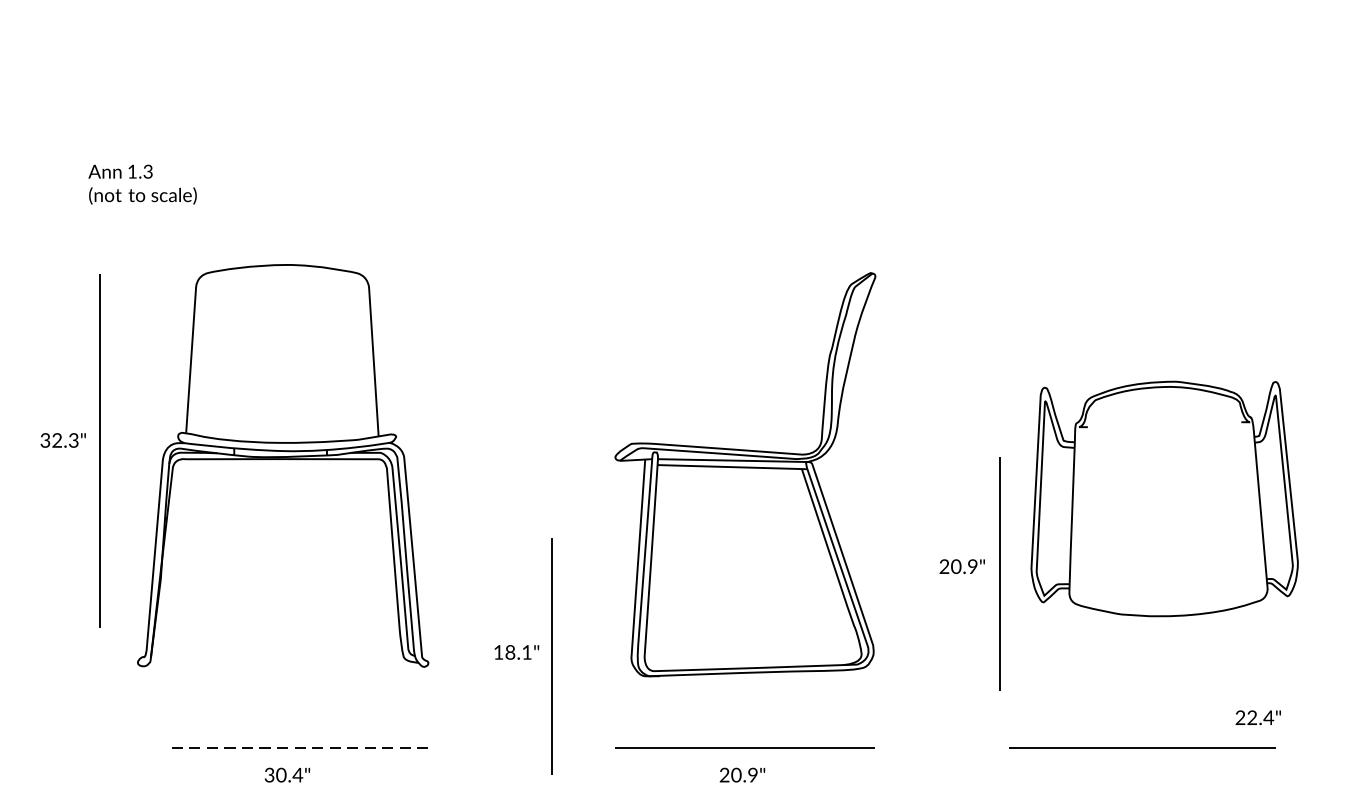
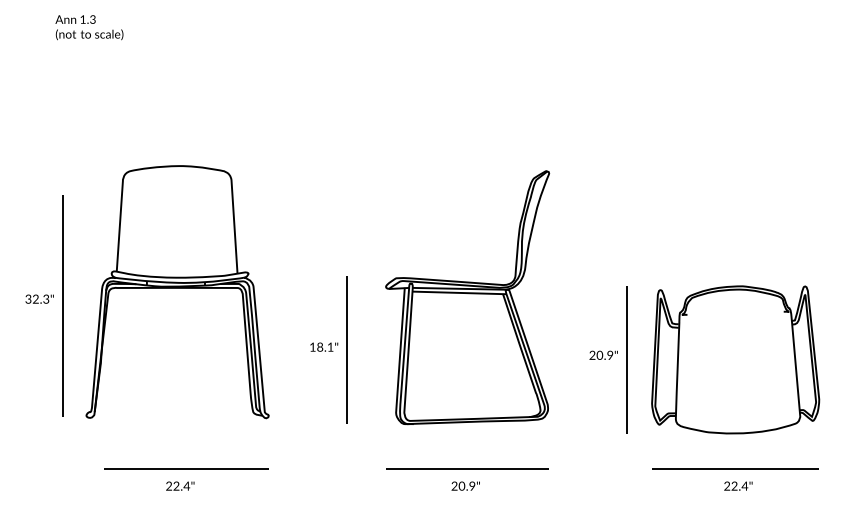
text: (142, 184) -> (89, 27), moved
part: (70, 450) -> (44, 305), moved
part: (1164, 498) -> (735, 359), moved
part: (523, 656) -> (328, 349), moved
text: (1258, 716) -> (738, 485), moved
line: (1142, 747) -> (735, 468), moved
line: (295, 748) -> (185, 469), dashed -> solid
text: (275, 777) -> (172, 487), 30.4" -> 22.4"

